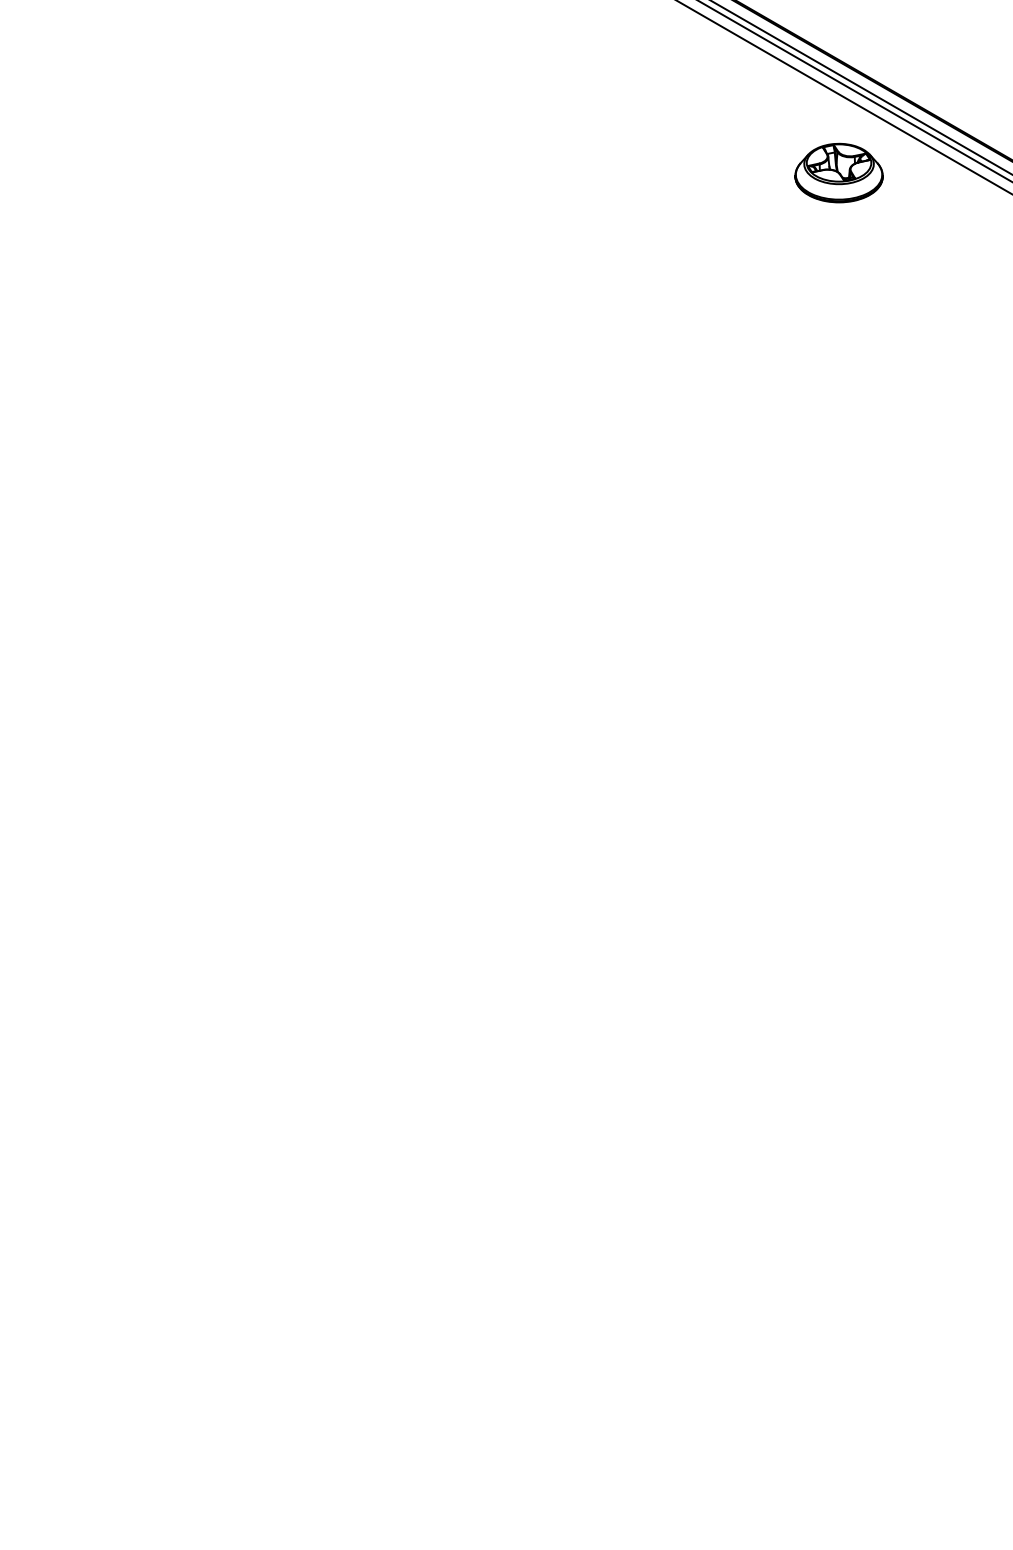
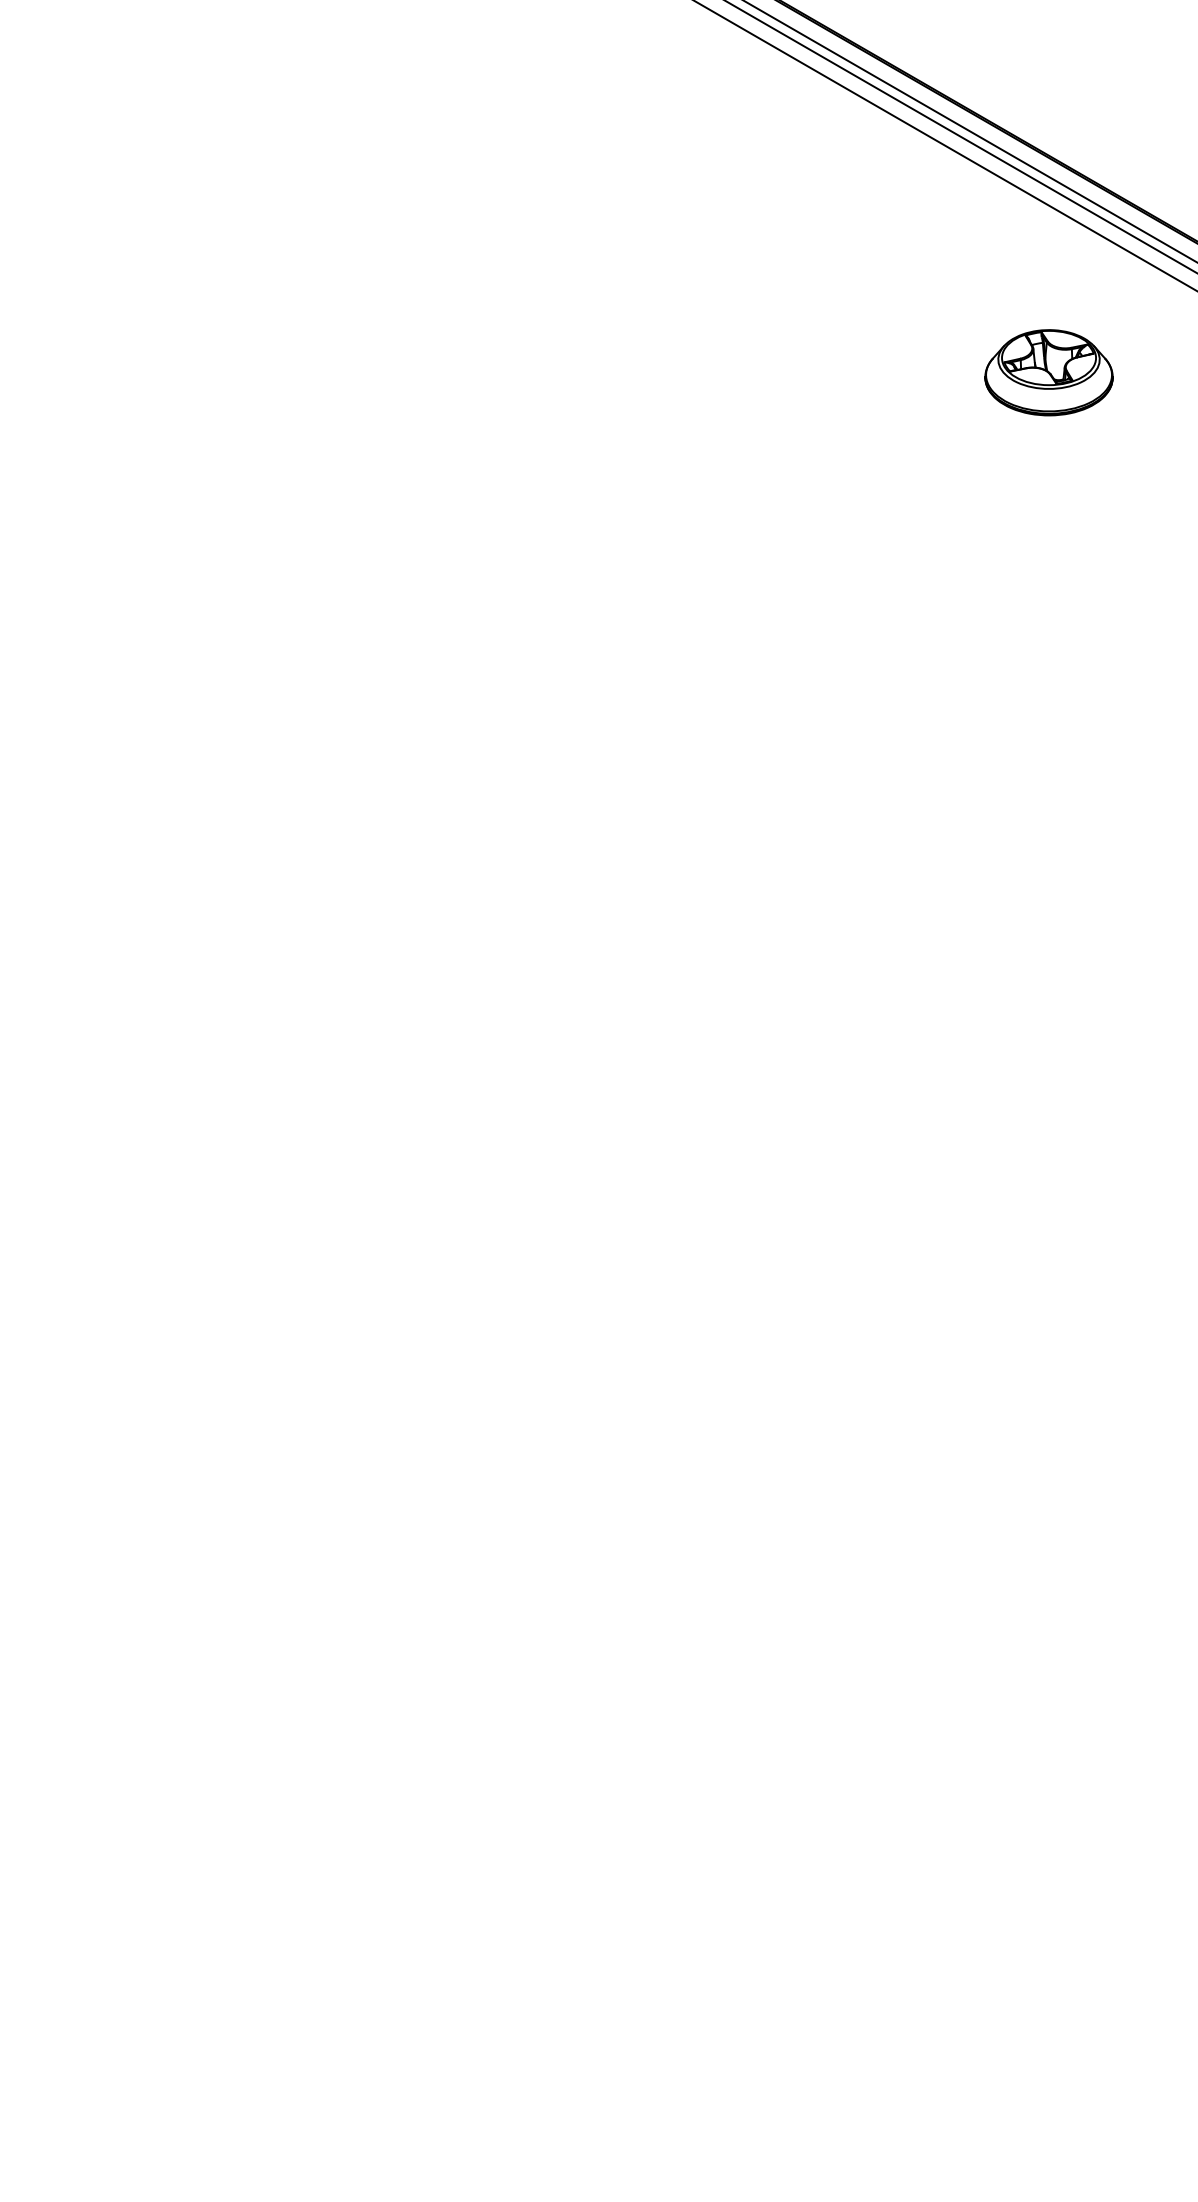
part: (838, 172) -> (1048, 371), moved

